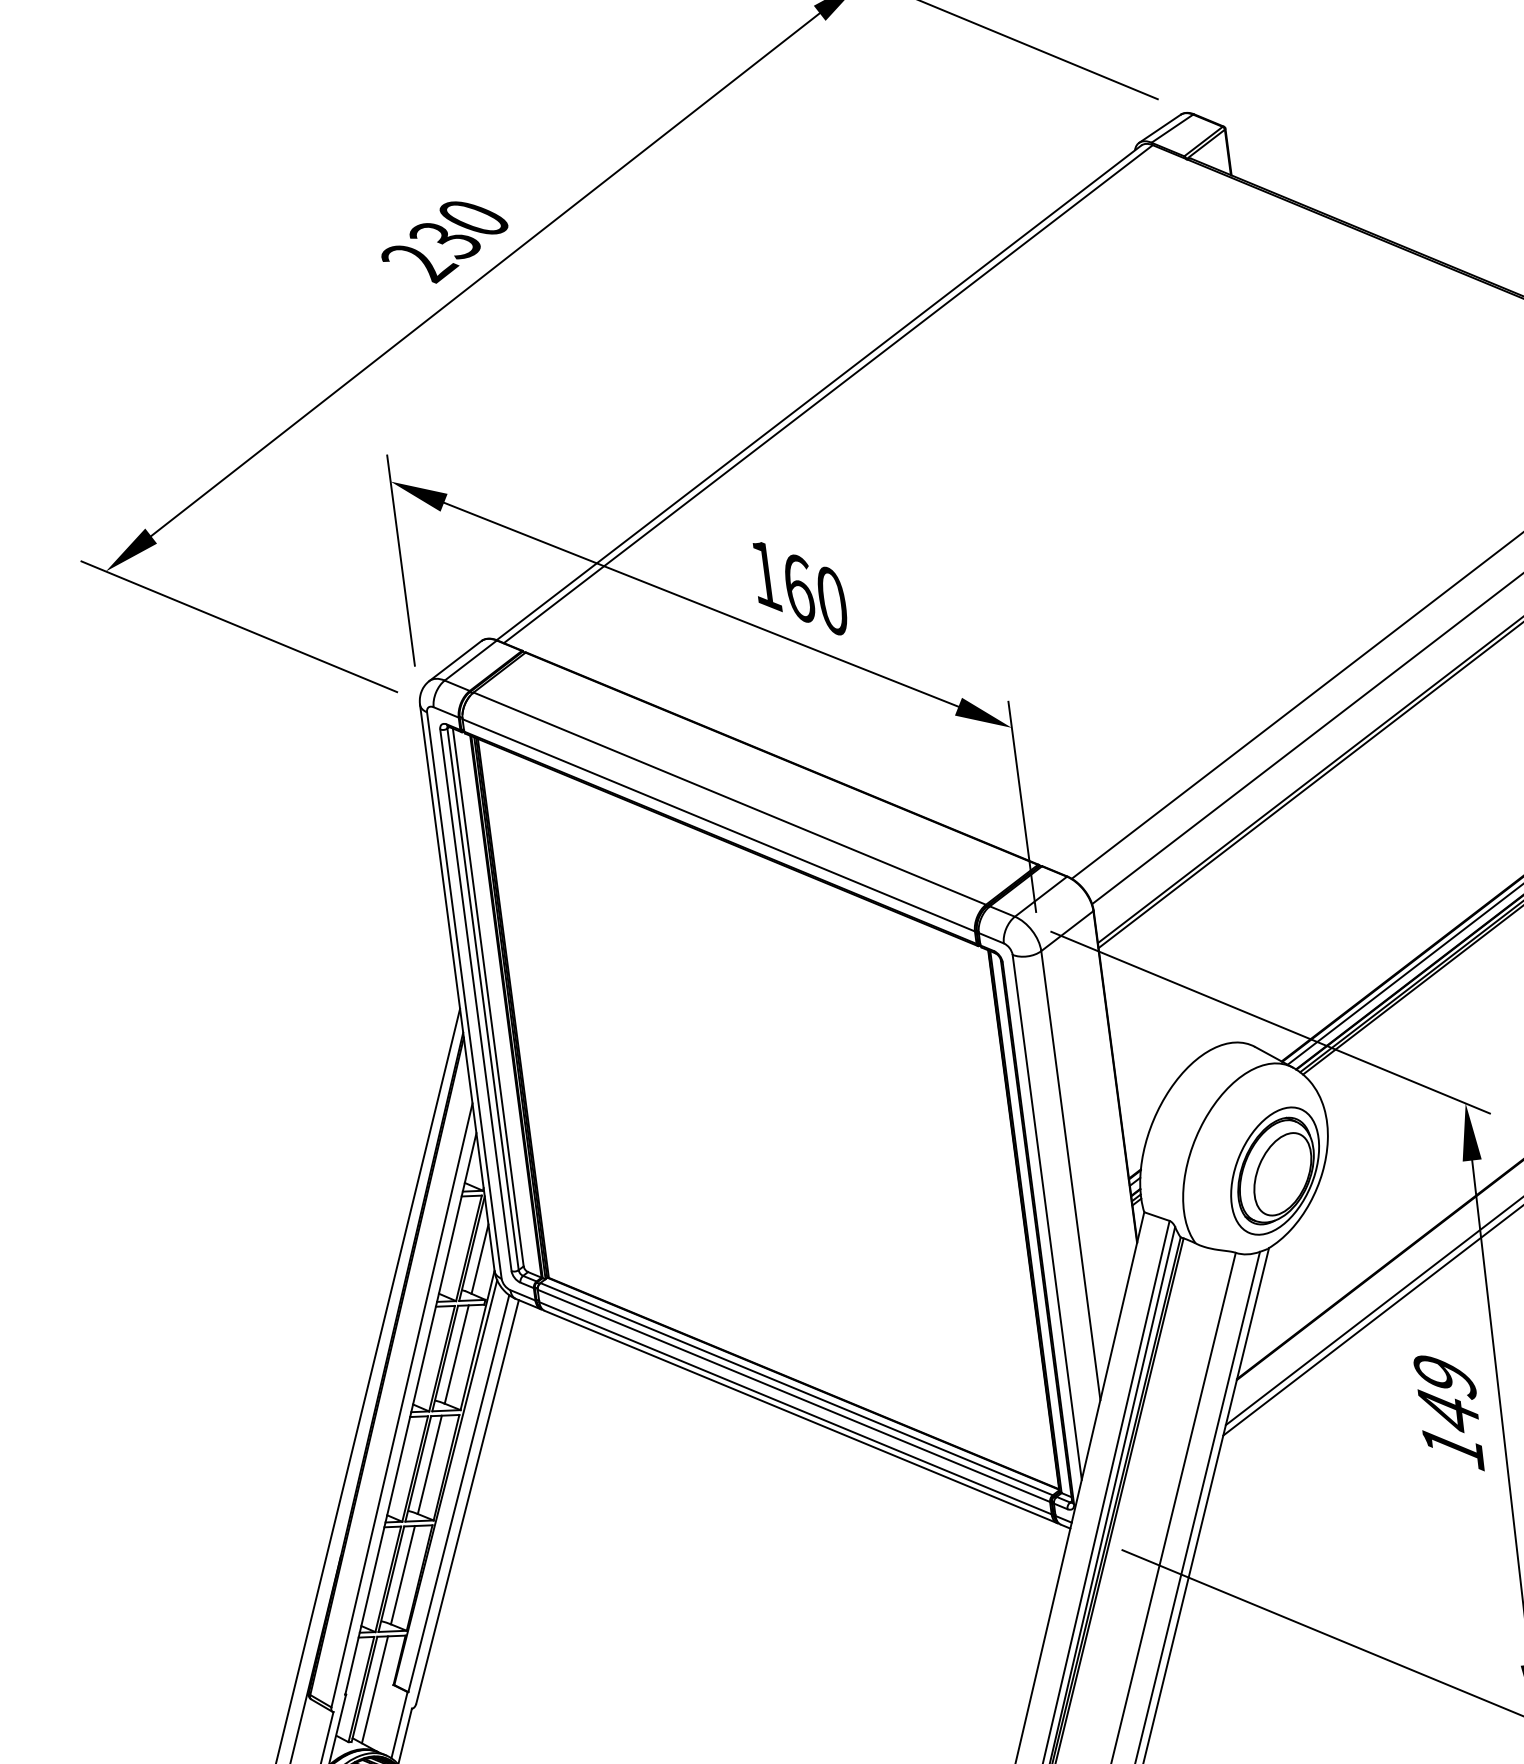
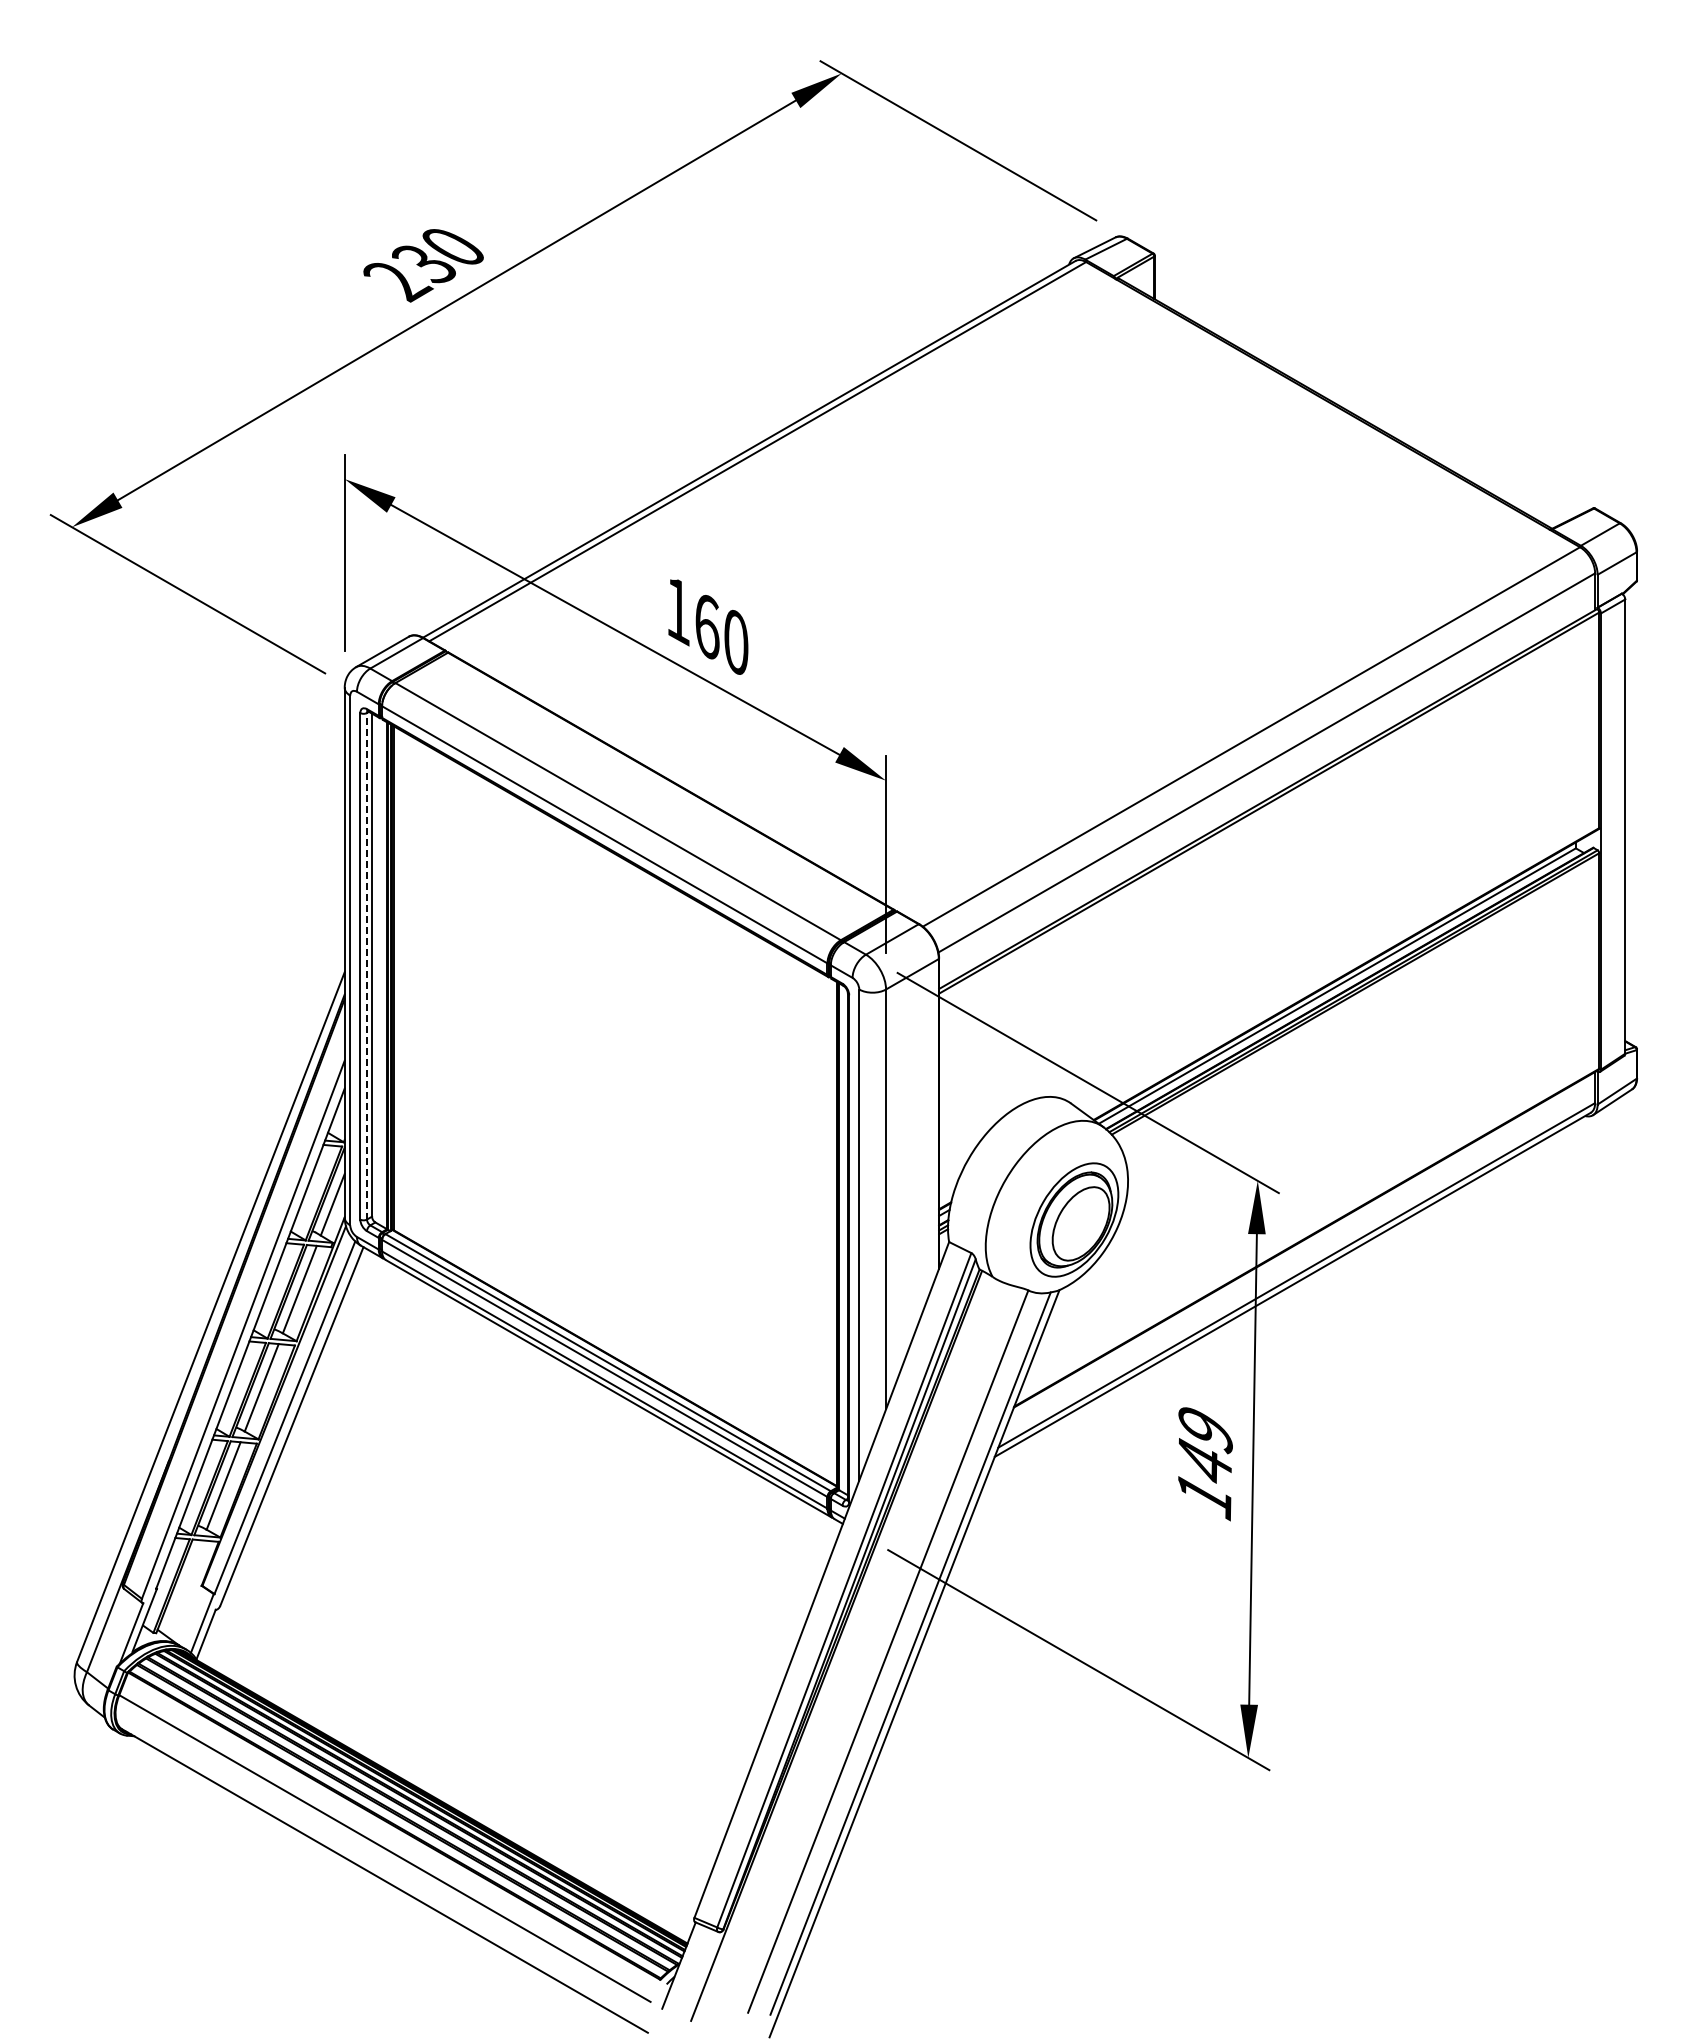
line: (483, 998) -> (367, 965), solid -> dashed
line: (374, 1689) -> (183, 1587), removed

